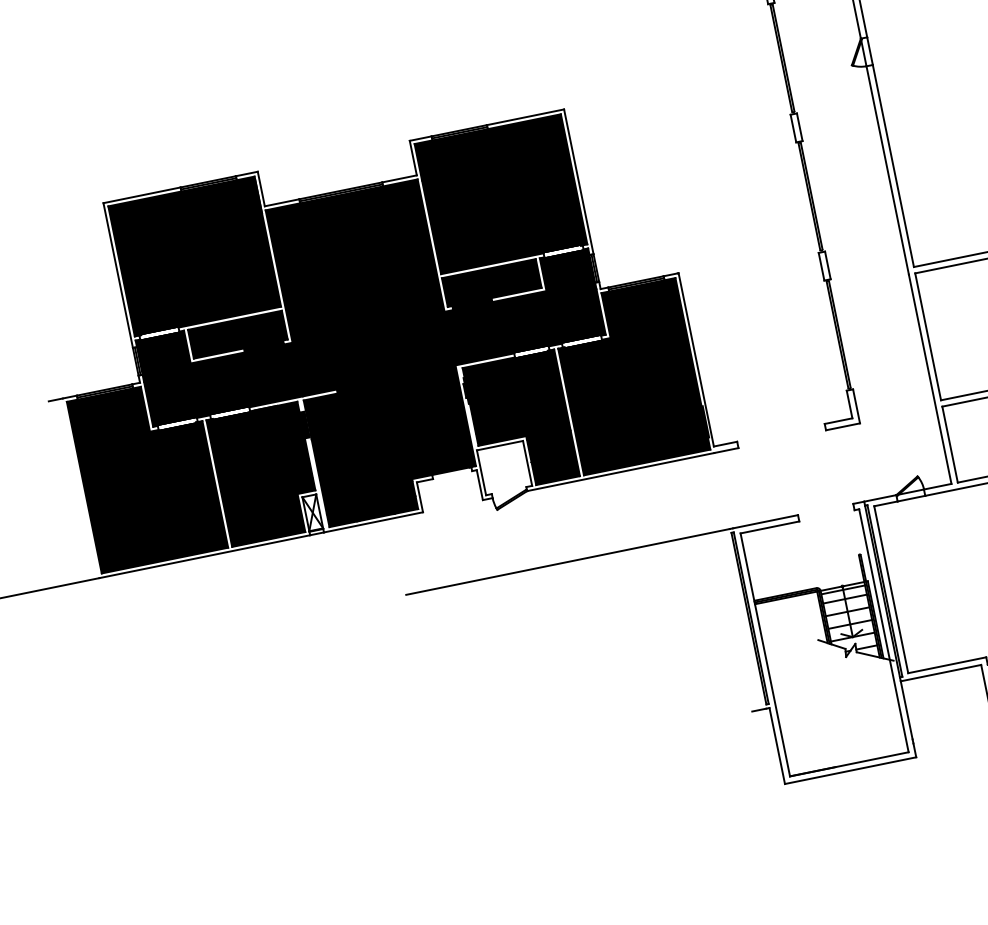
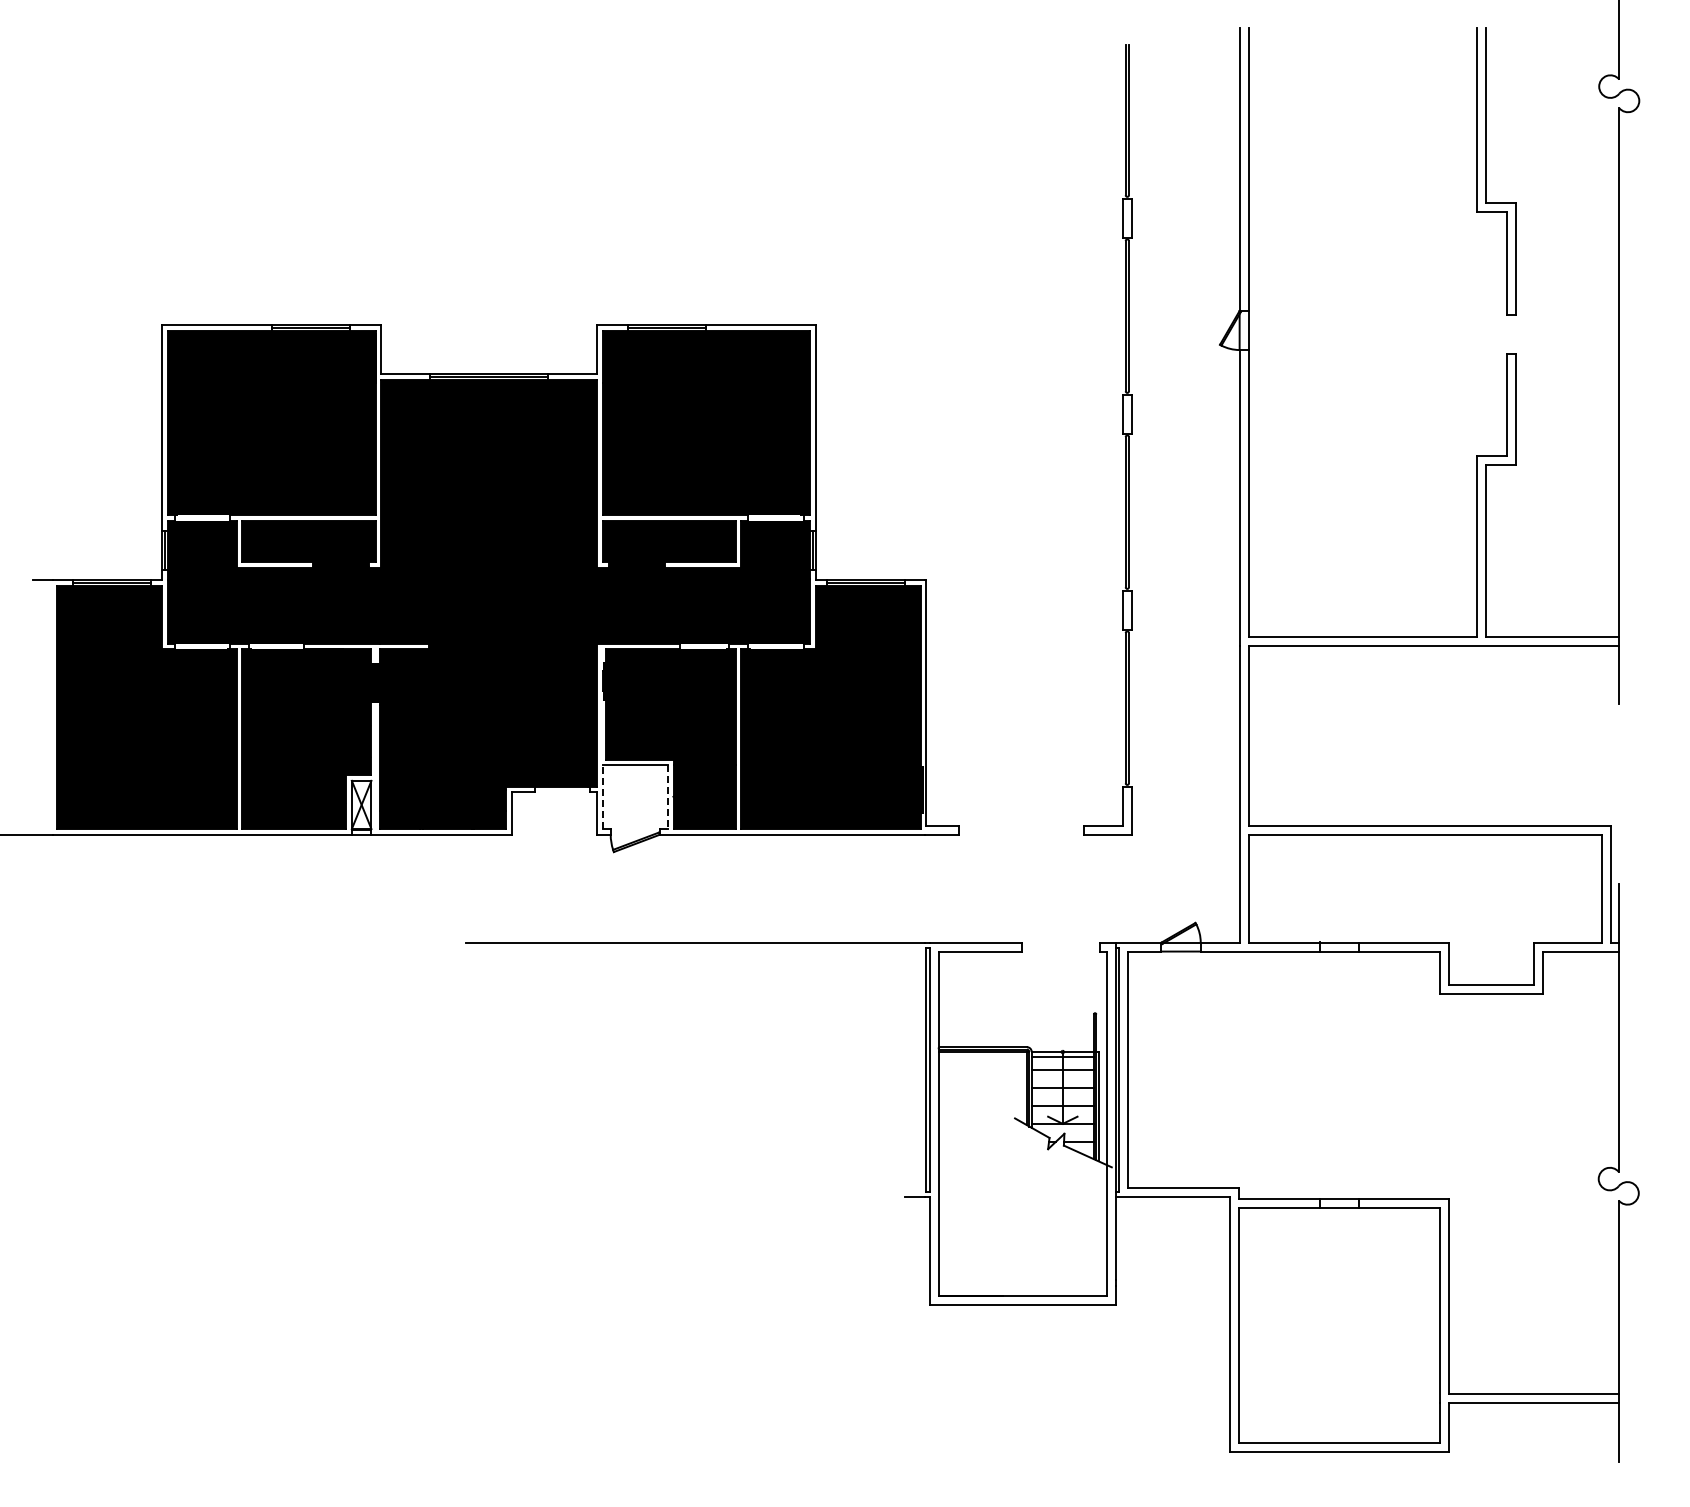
line: (527, 463) -> (667, 797), solid -> dashed
line: (481, 473) -> (602, 797), solid -> dashed

